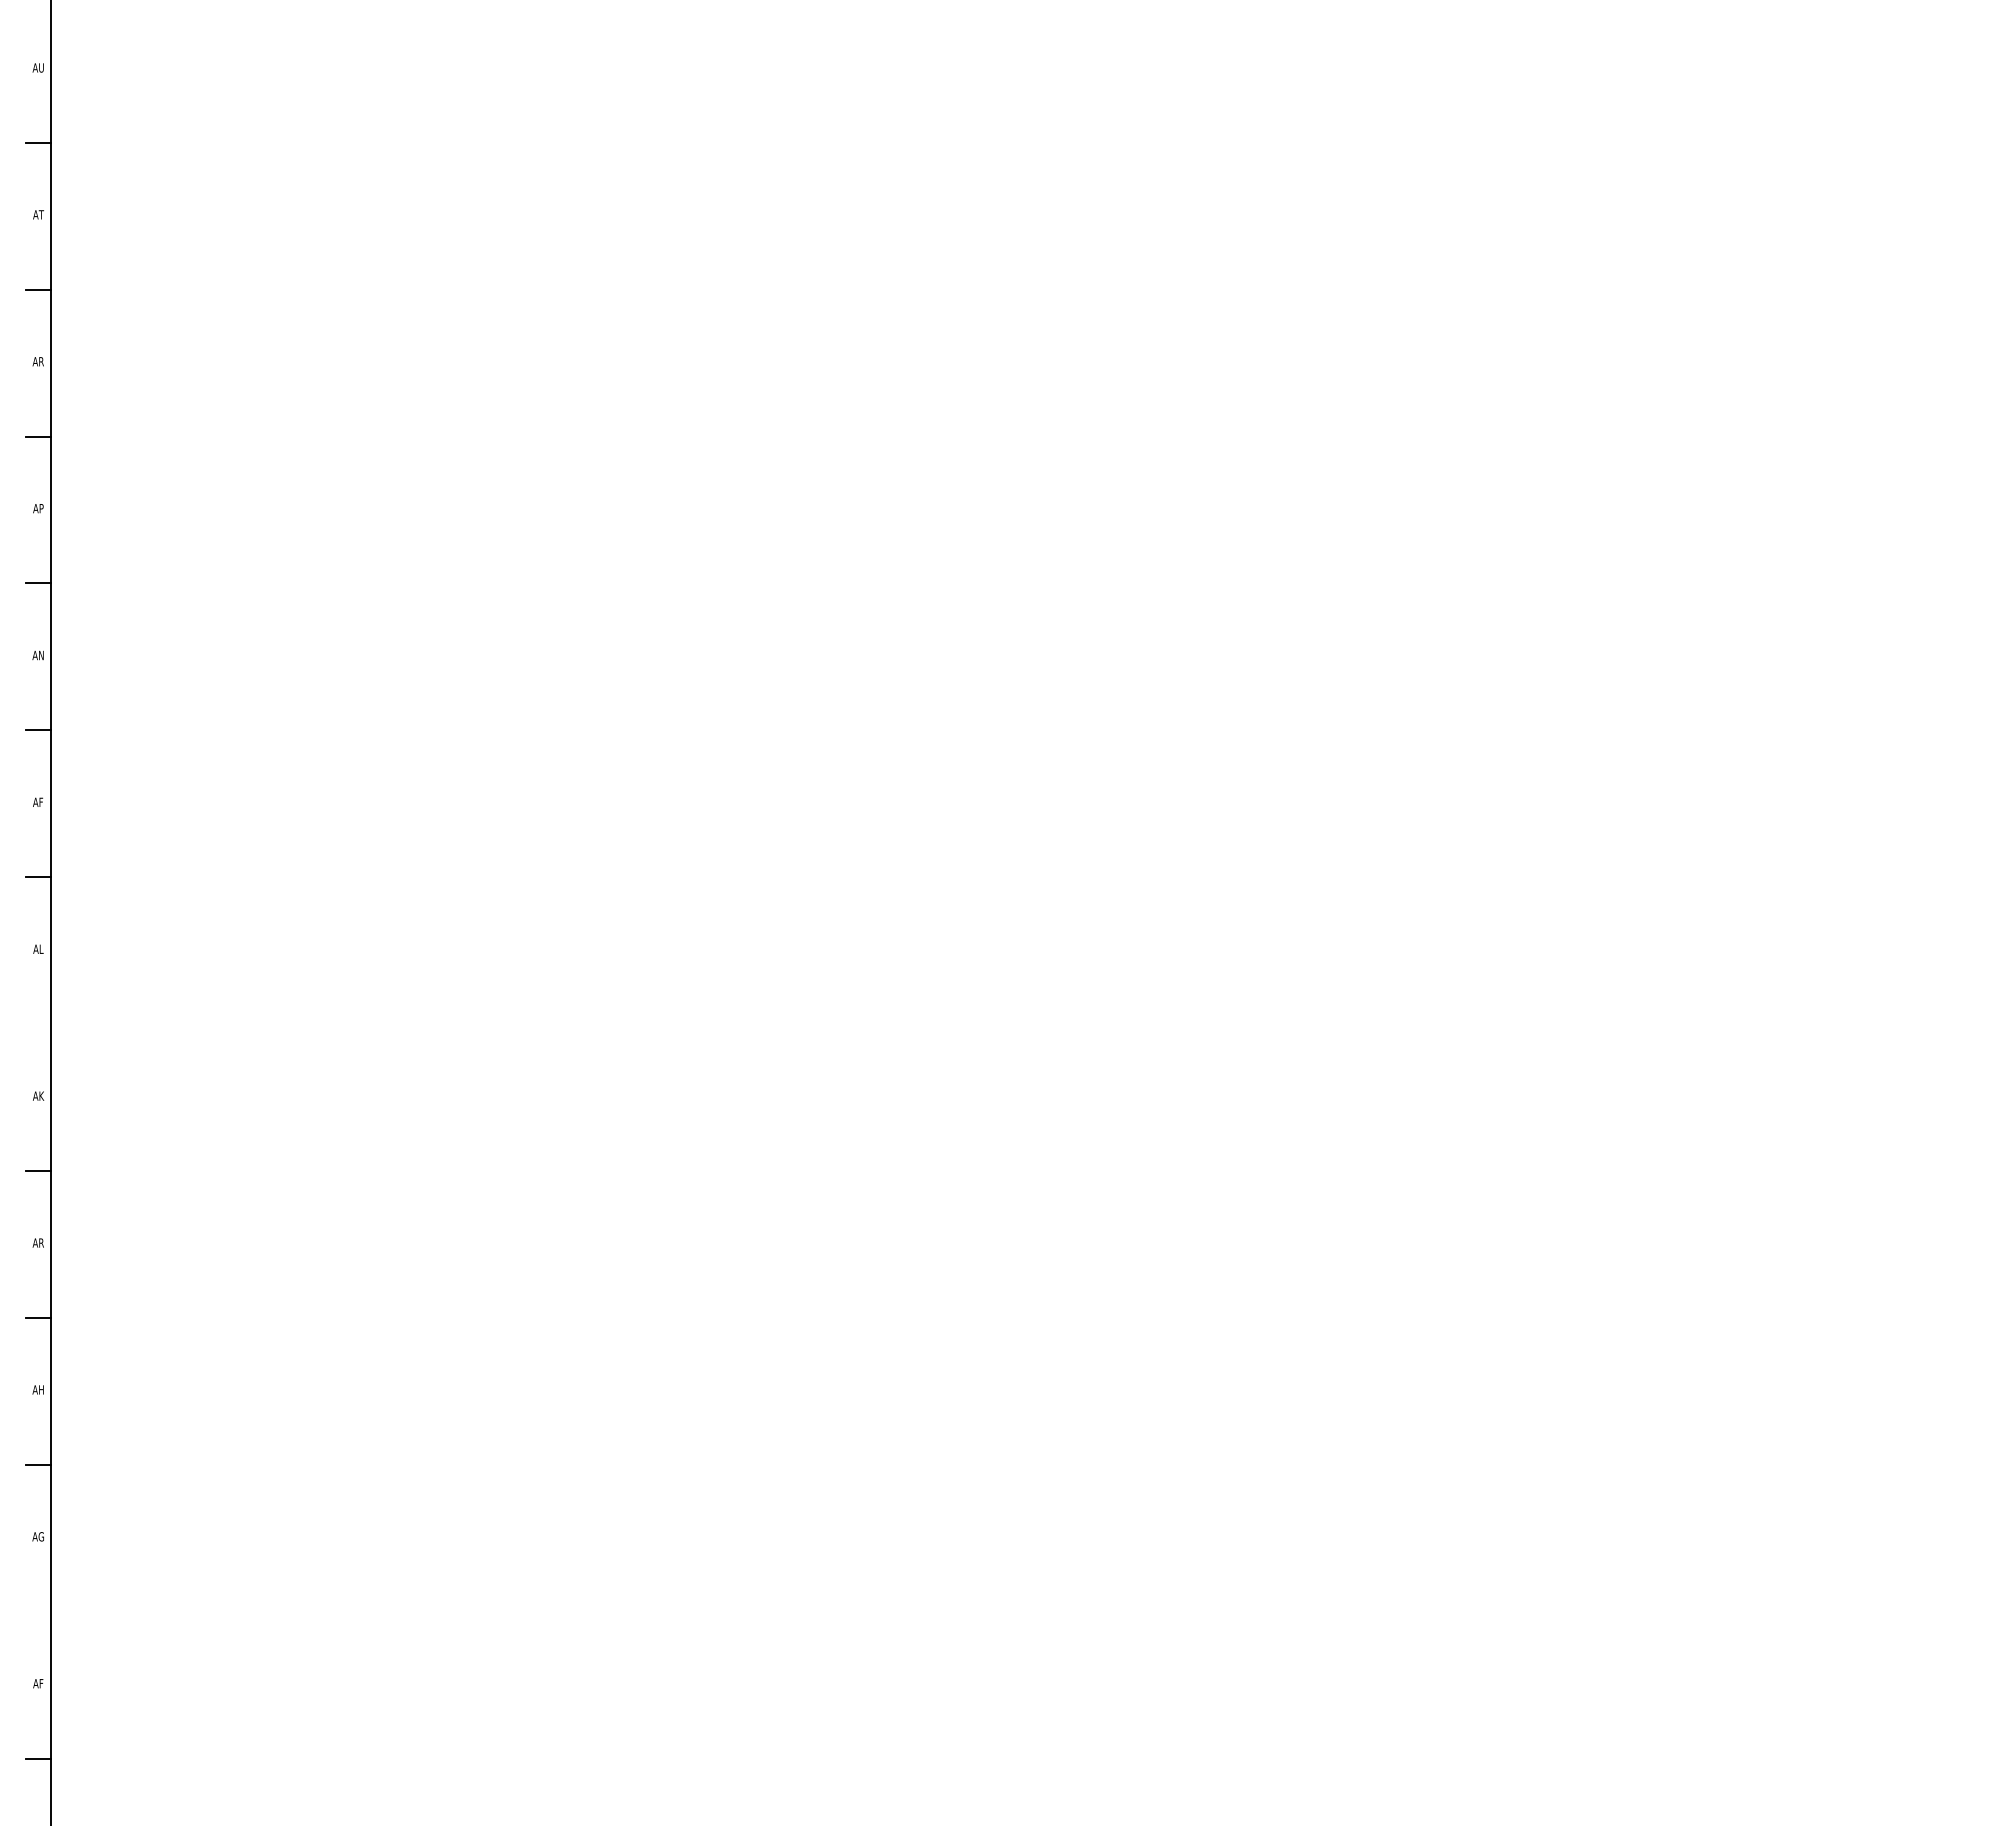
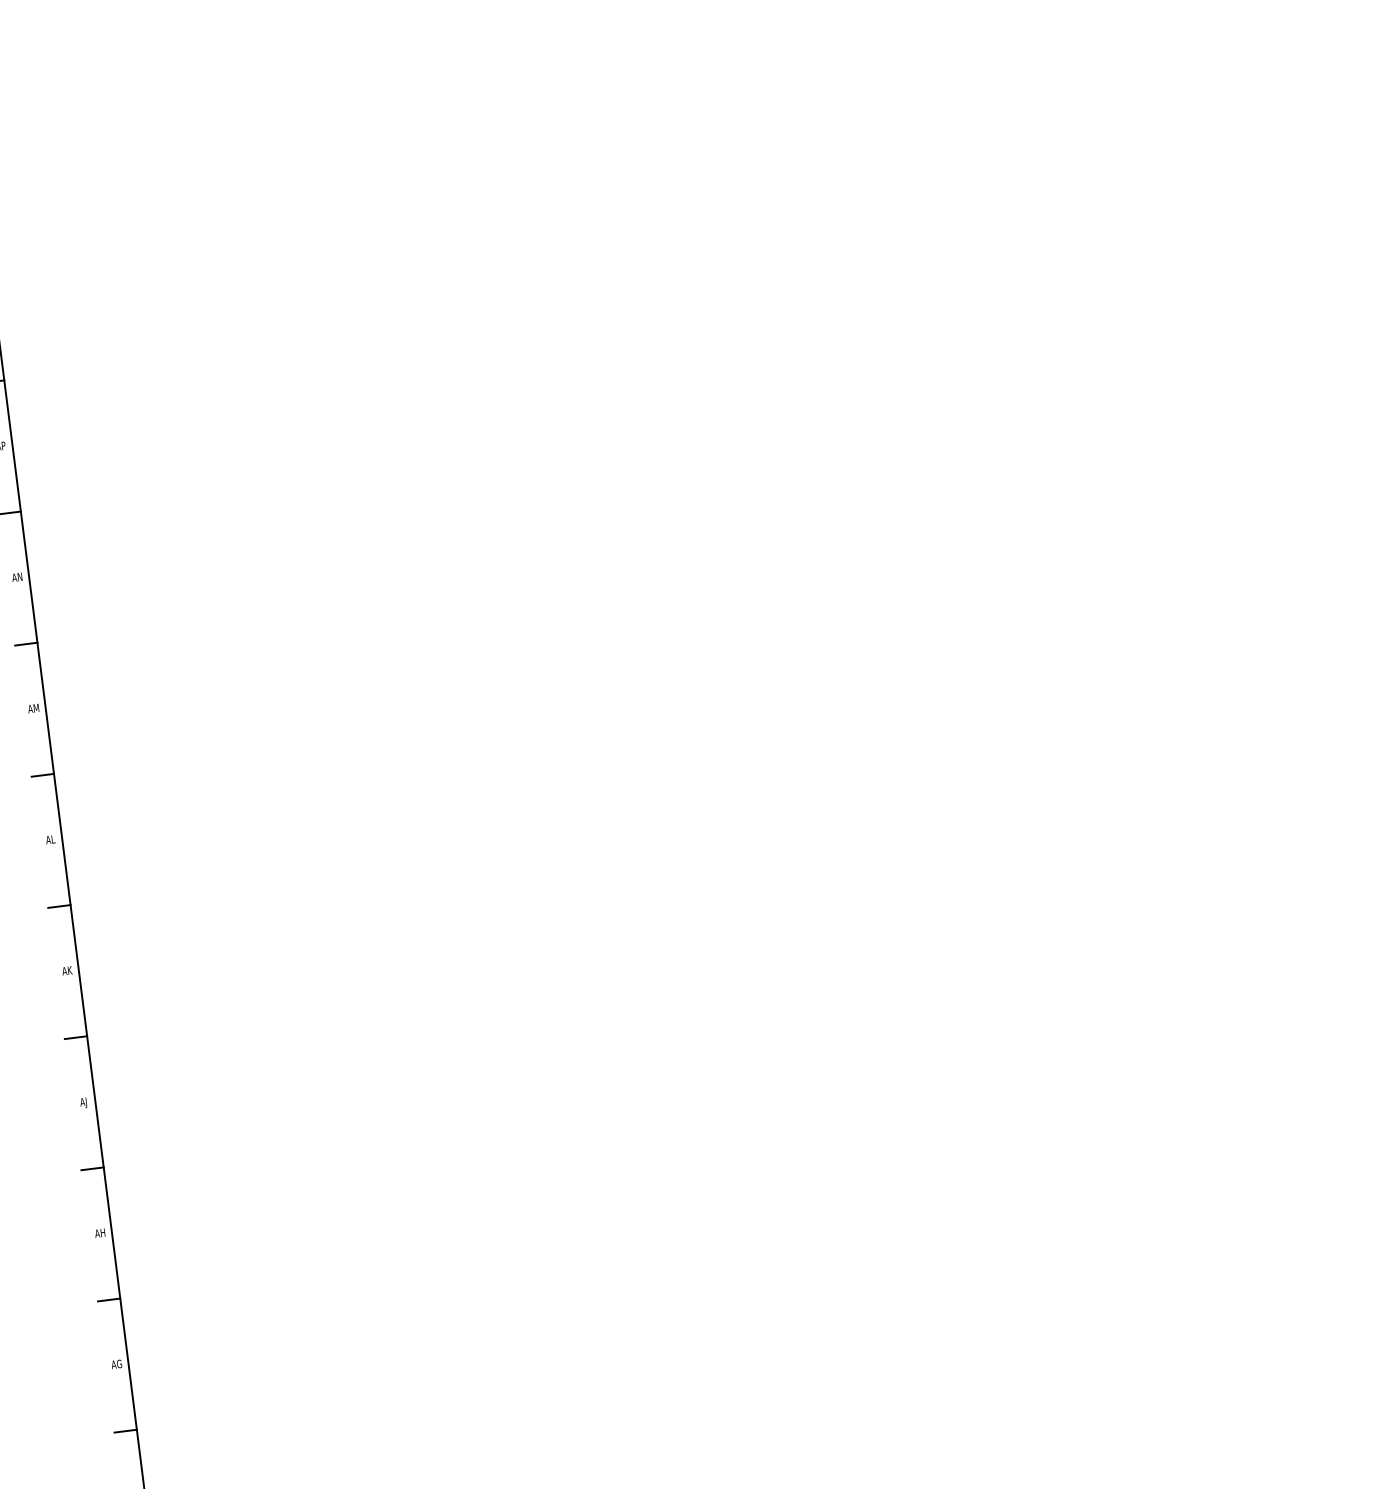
text: (37, 801) -> (33, 707), AF -> AM
line: (38, 1024) -> (59, 906), added
text: (37, 1244) -> (83, 1103), AR -> AJ
line: (38, 1611) -> (125, 1431), added

